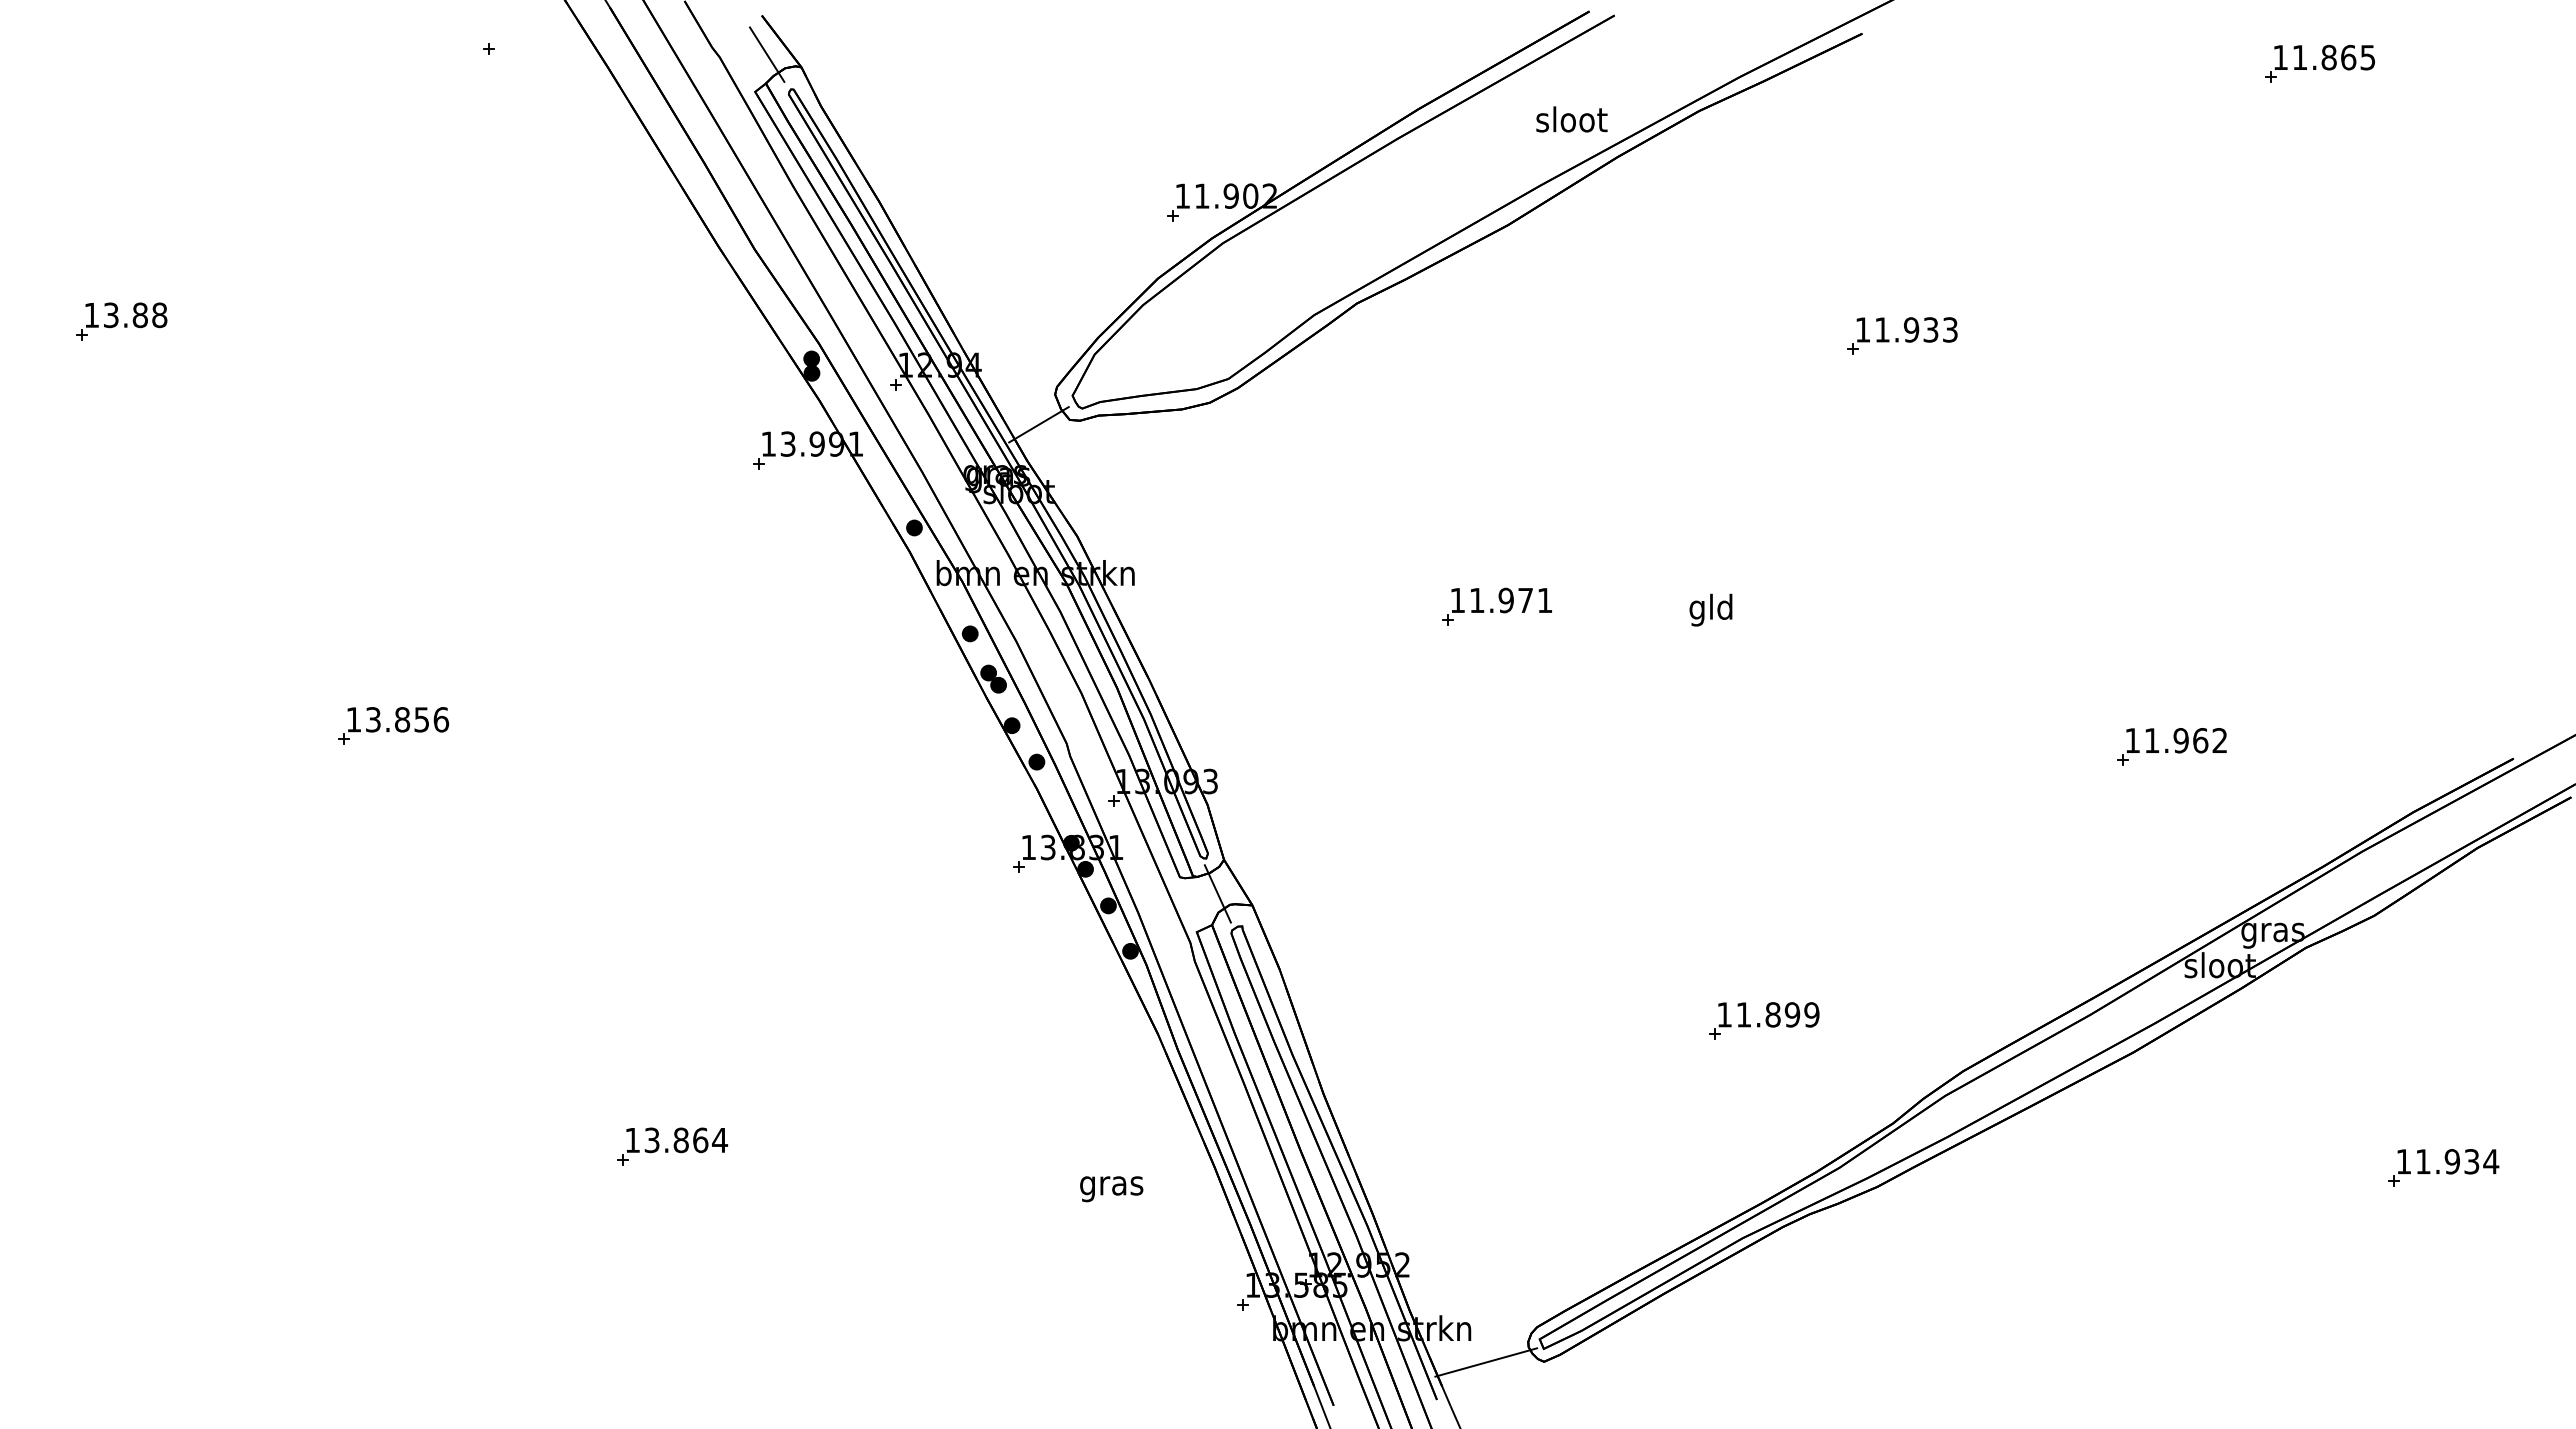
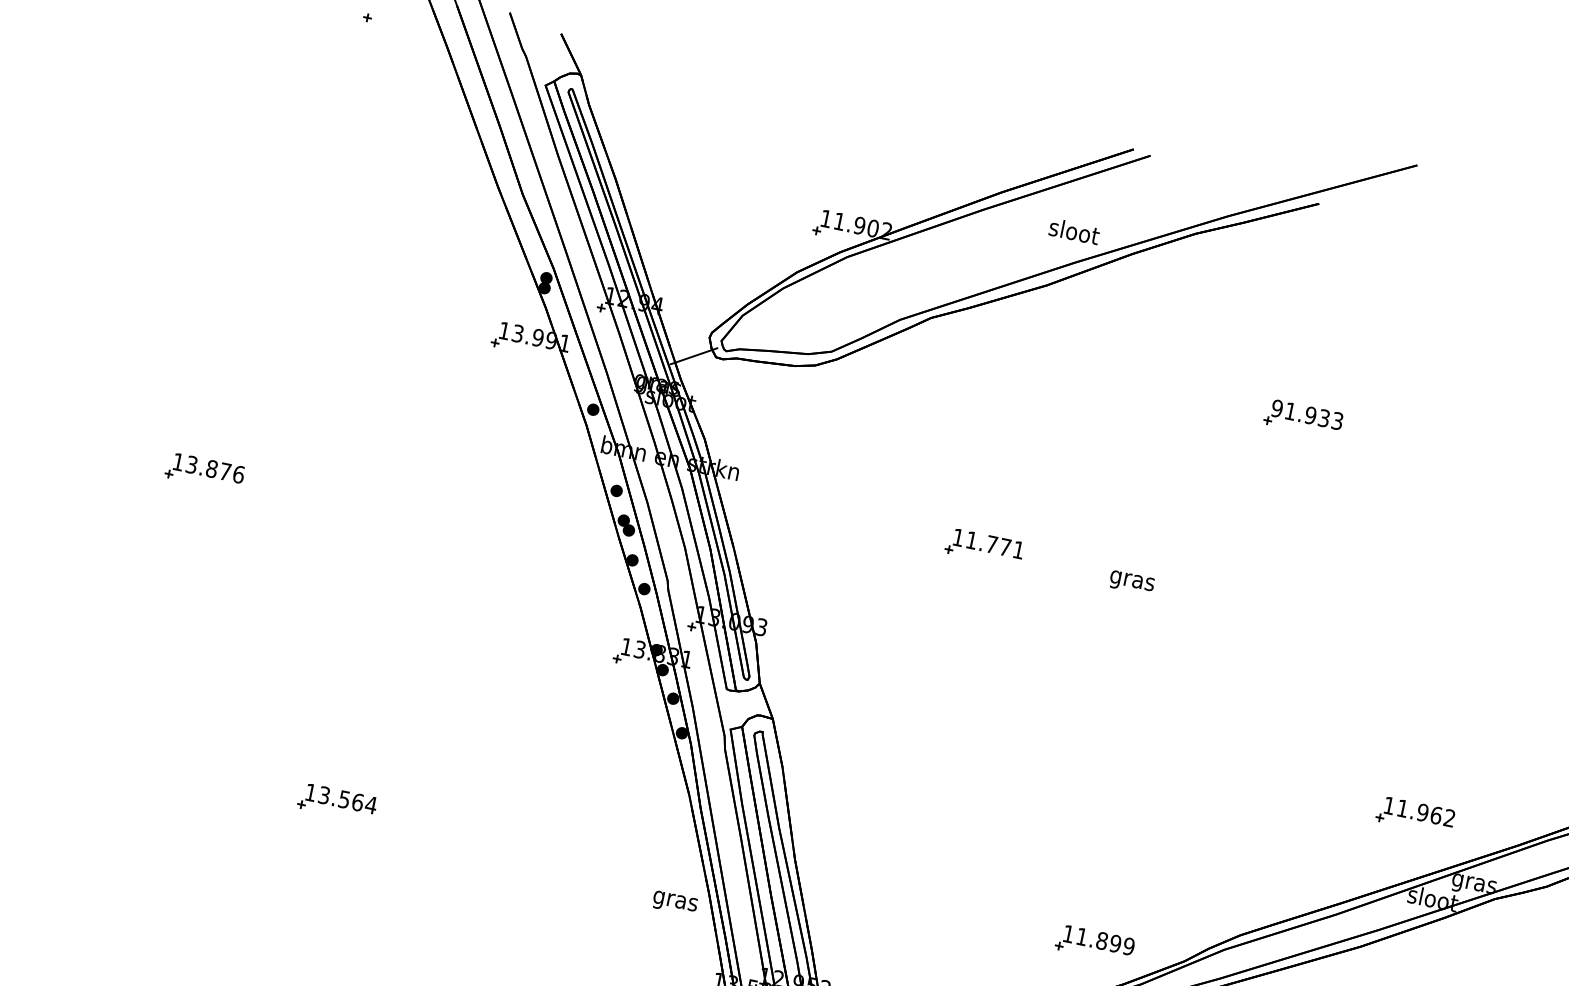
line: (766, 54) -> (558, 61), removed
text: (1571, 119) -> (1074, 231), moved
part: (121, 321) -> (74, 153), removed
text: (1862, 329) -> (1276, 408), 11.933 -> 91.933
text: (1505, 600) -> (991, 544), 11.971 -> 11.771
text: (1711, 609) -> (1132, 580), gld -> gras
text: (421, 719) -> (225, 471), 13.856 -> 13.876
part: (2171, 746) -> (1415, 815), moved
line: (1217, 893) -> (750, 705), removed
part: (1764, 1020) -> (1095, 943), moved
text: (680, 1140) -> (343, 799), 13.864 -> 13.564
text: (1111, 1189) -> (674, 903), moved

